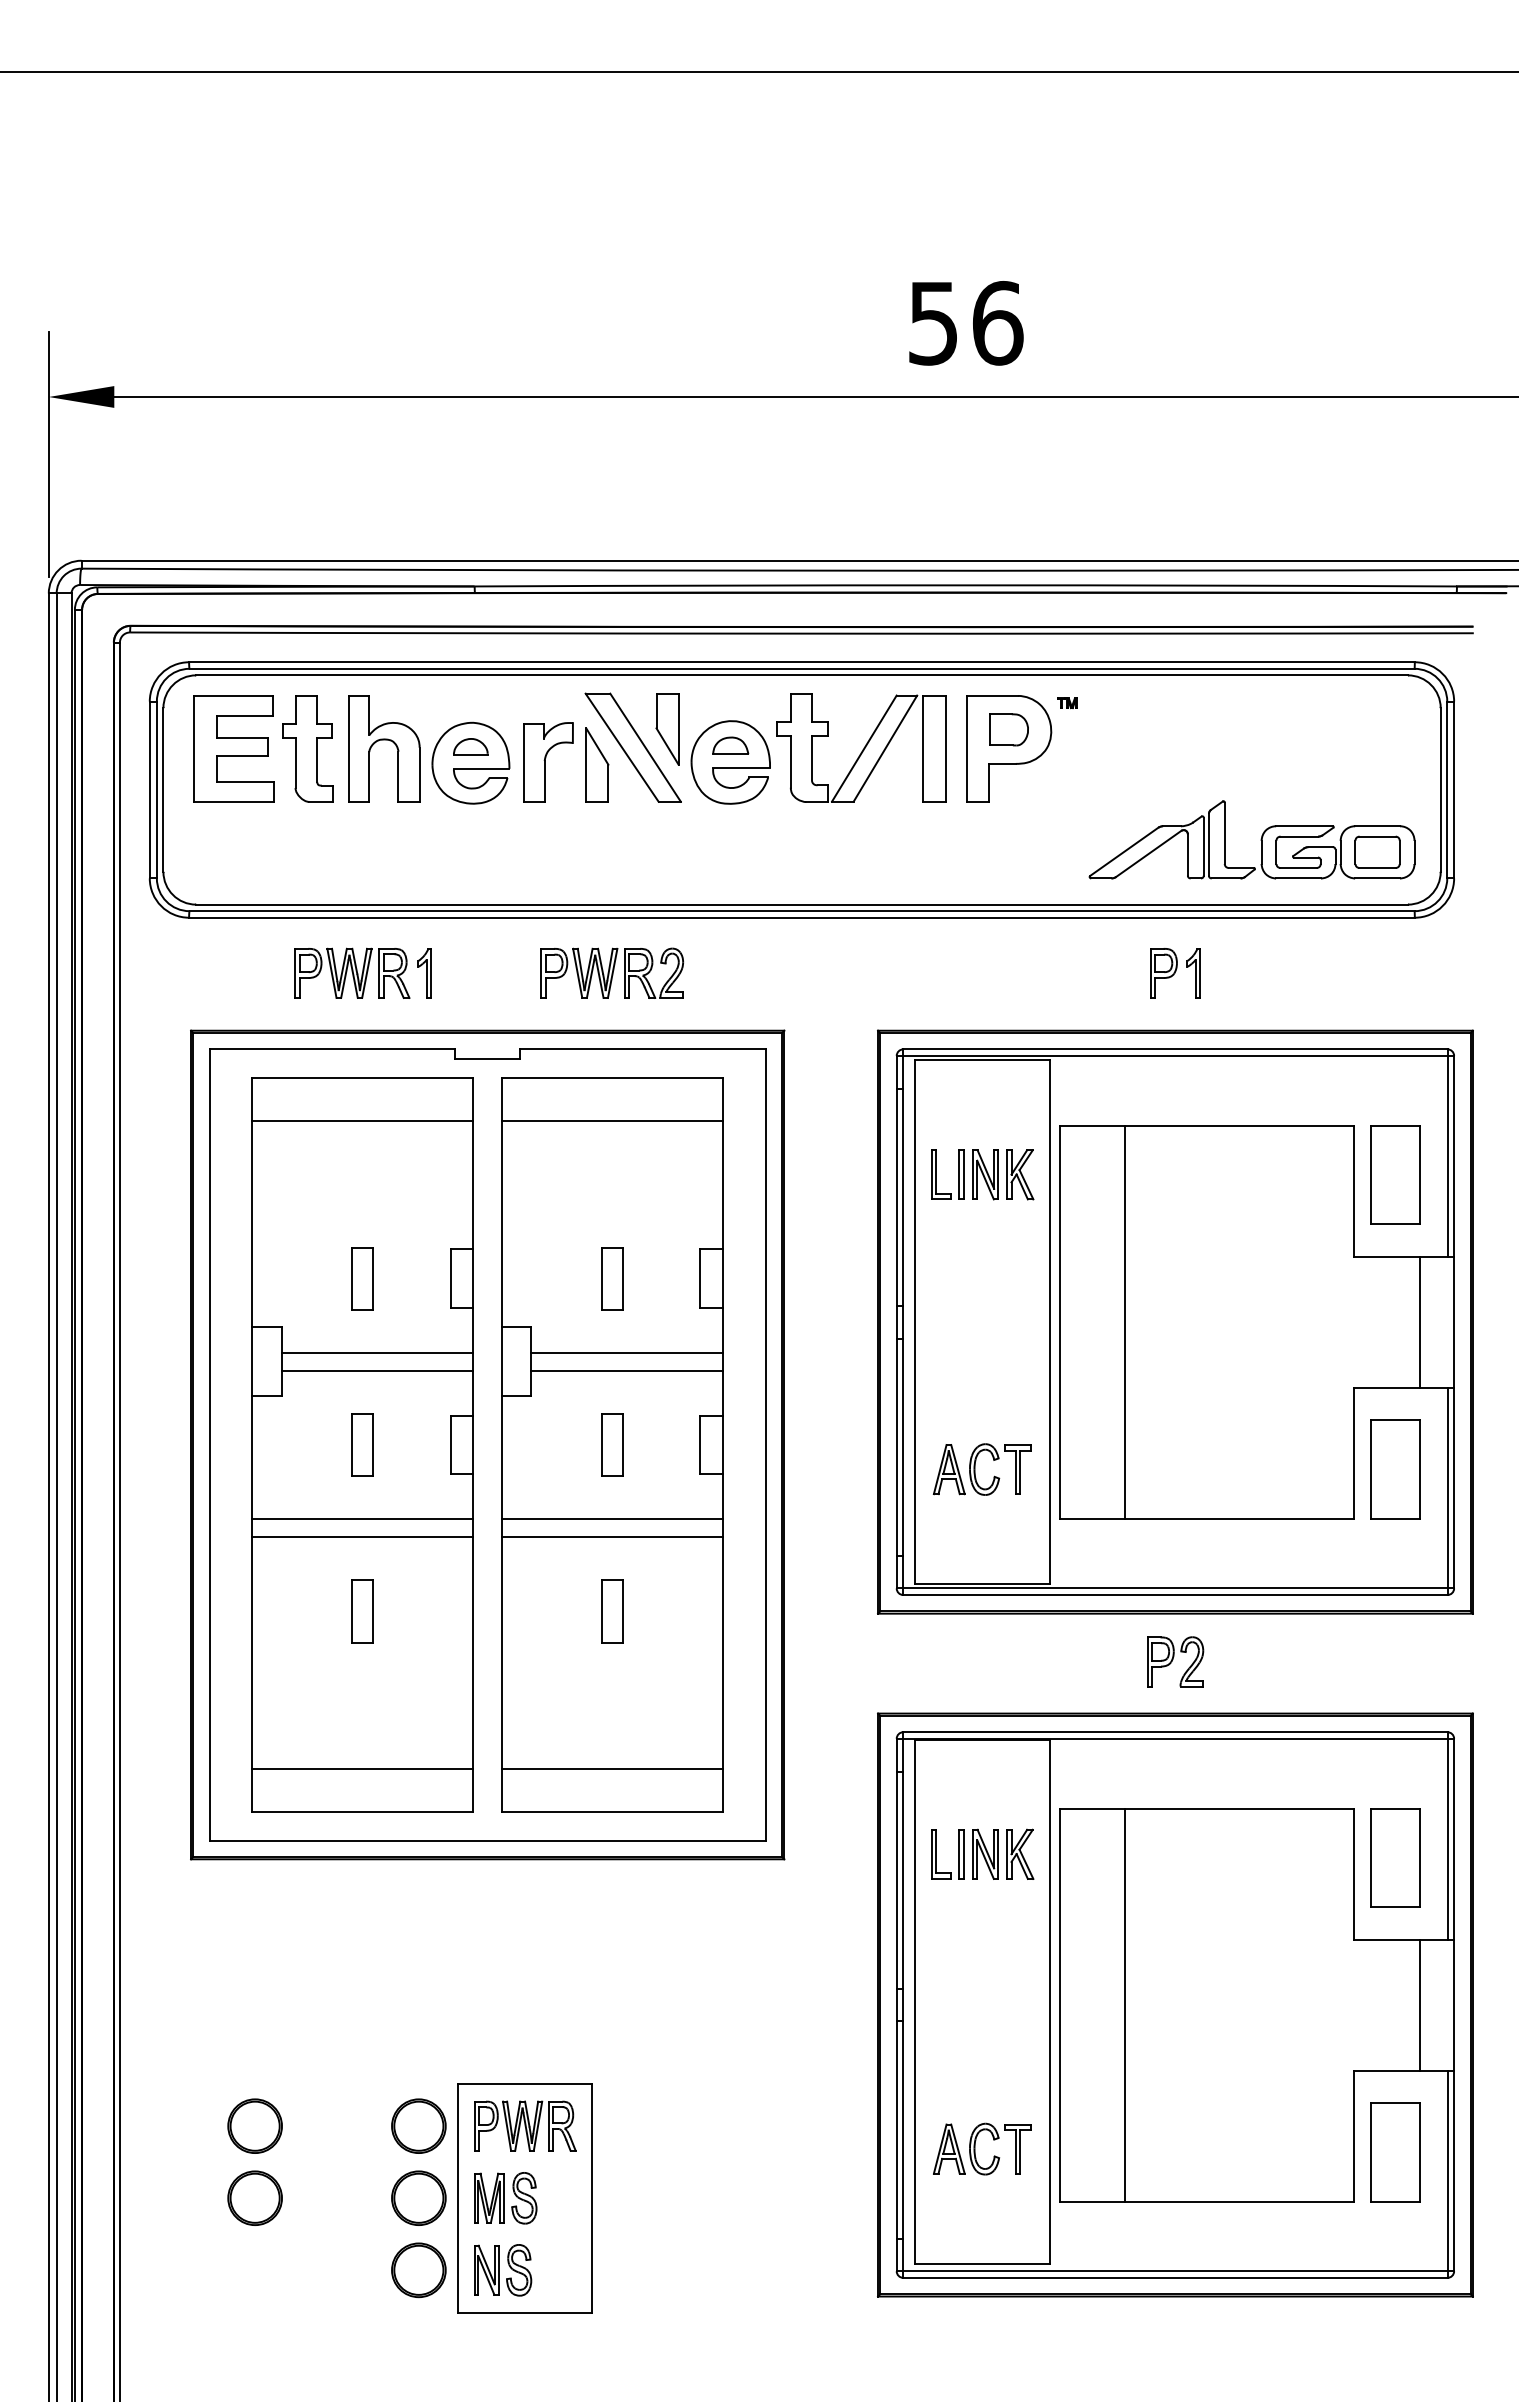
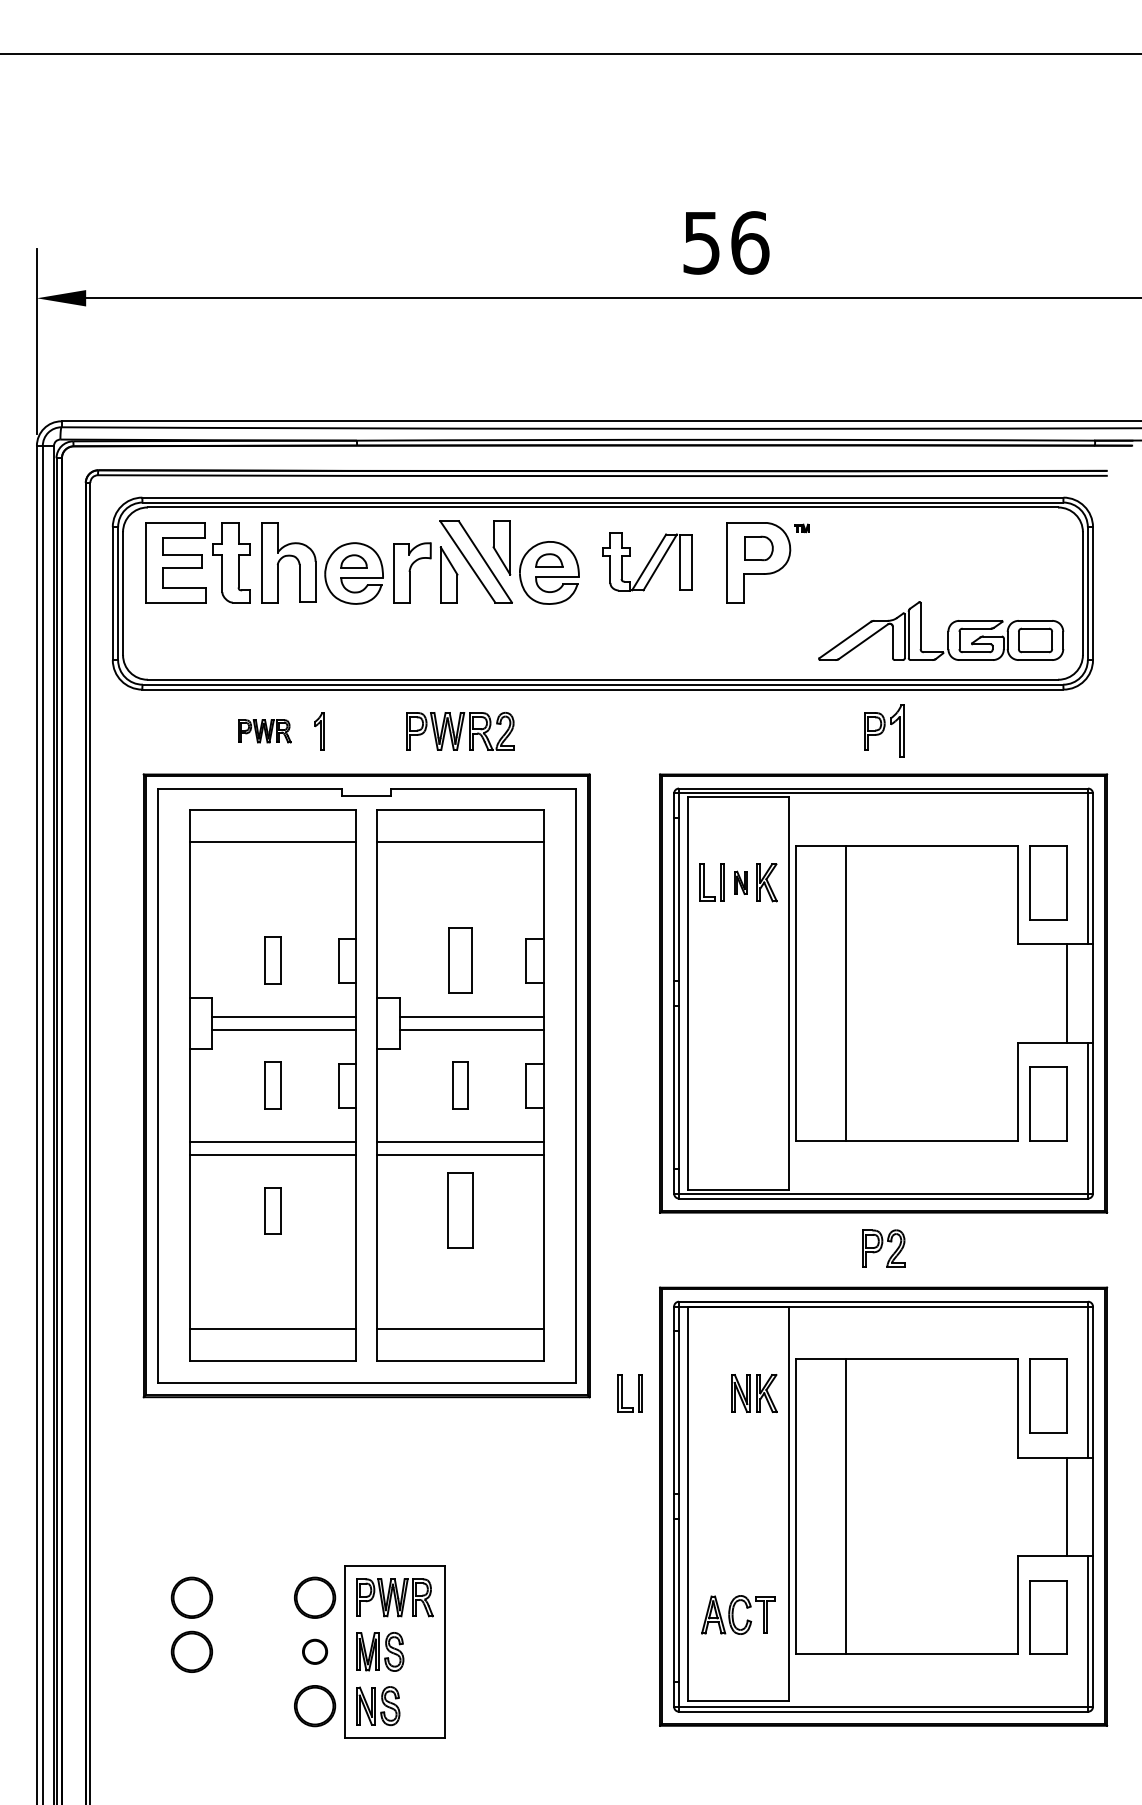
part: (861, 747) -> (647, 561), size x0.7
part: (352, 972) -> (265, 730), size x0.6
part: (1193, 973) -> (897, 731), size x1.4
part: (985, 1174) -> (740, 882), size x0.6
part: (612, 1278) -> (460, 960), size x1.4
part: (981, 1469) -> (737, 1104), removed
part: (612, 1611) -> (460, 1210), size x1.6
part: (936, 1854) -> (622, 1393), moved
part: (418, 2197) -> (314, 1651), size x0.6

